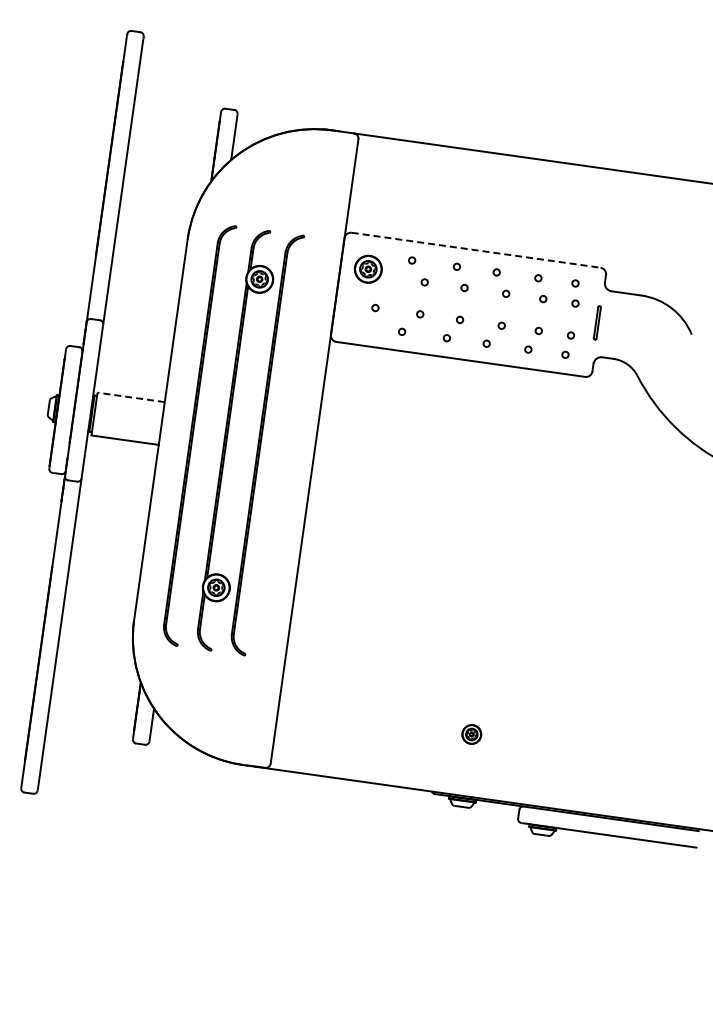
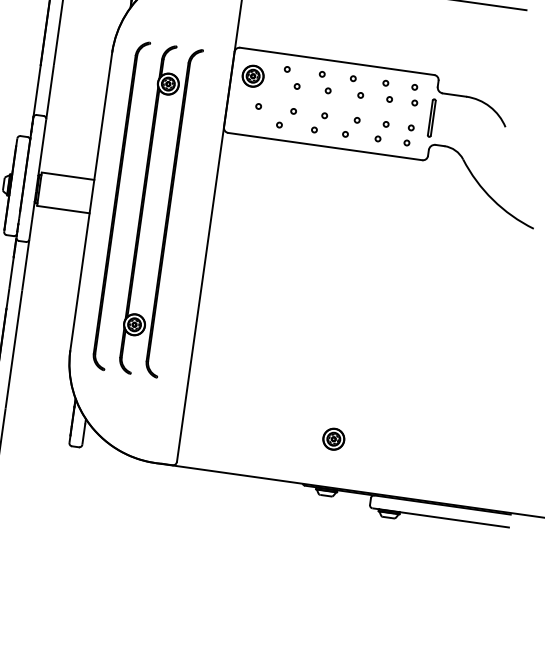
line: (476, 250) -> (337, 61), dashed -> solid
part: (597, 322) -> (431, 117), size x1.43
line: (131, 397) -> (68, 176), dashed -> solid
part: (471, 734) -> (333, 439), size x1.43

